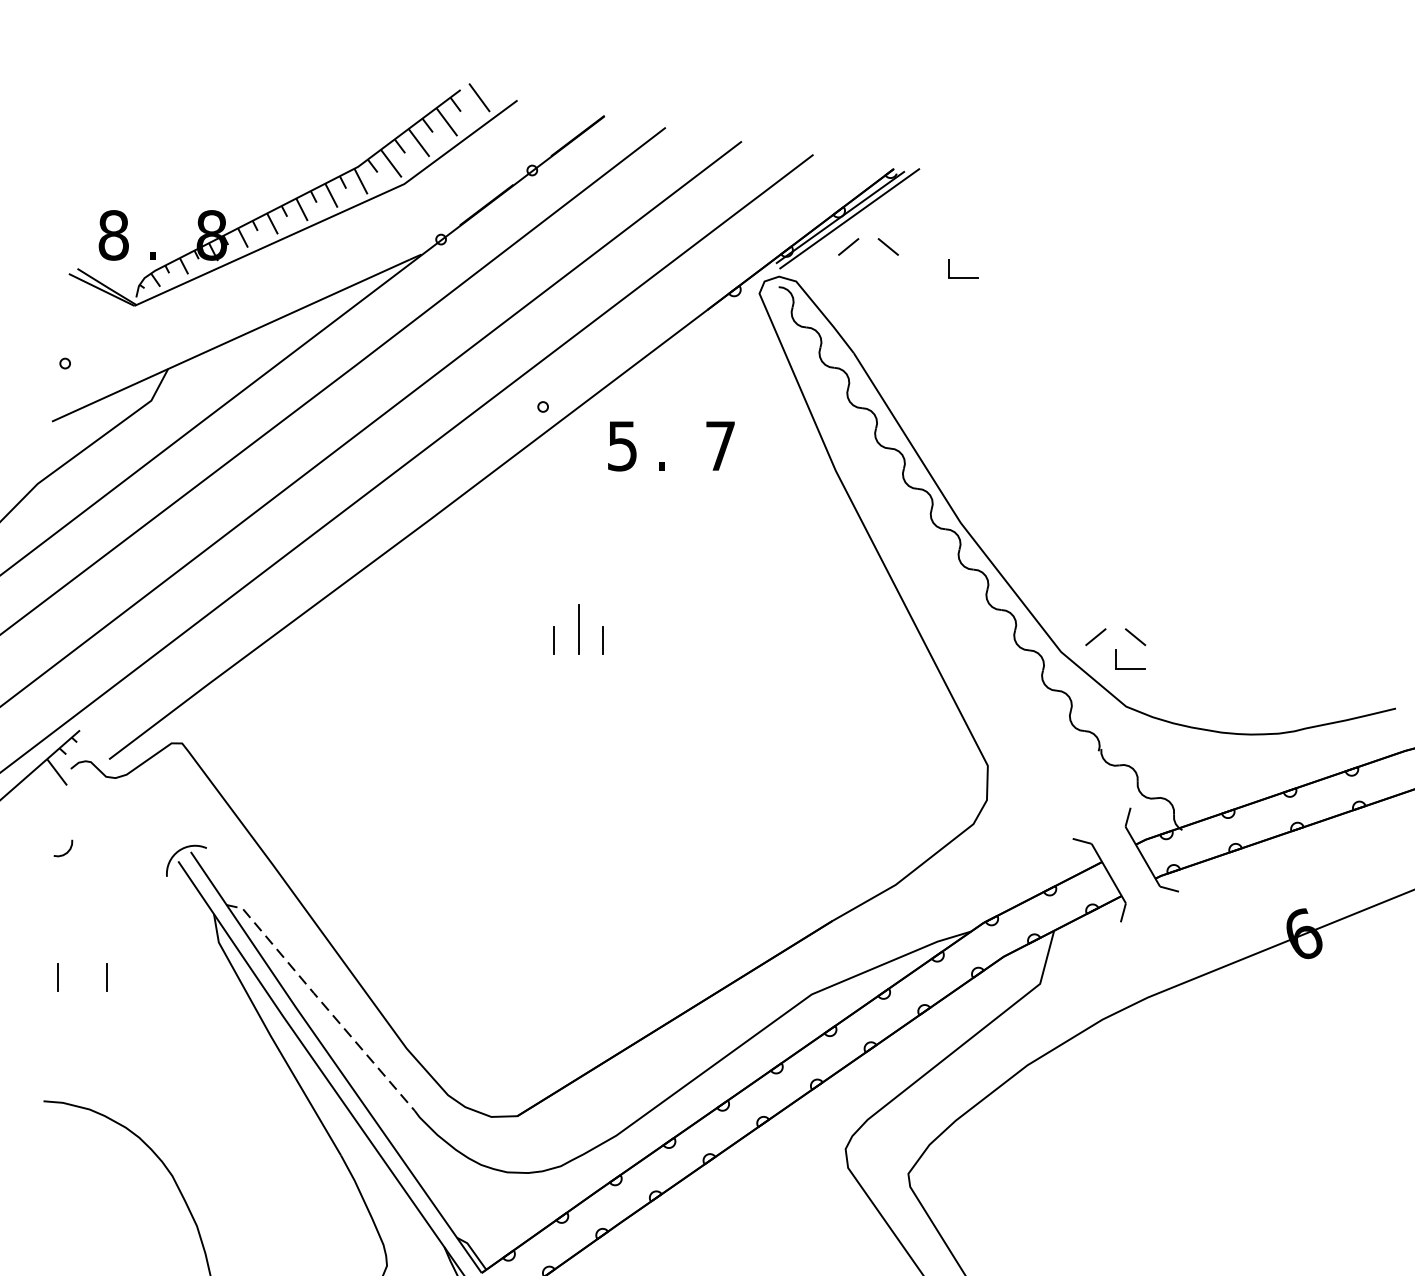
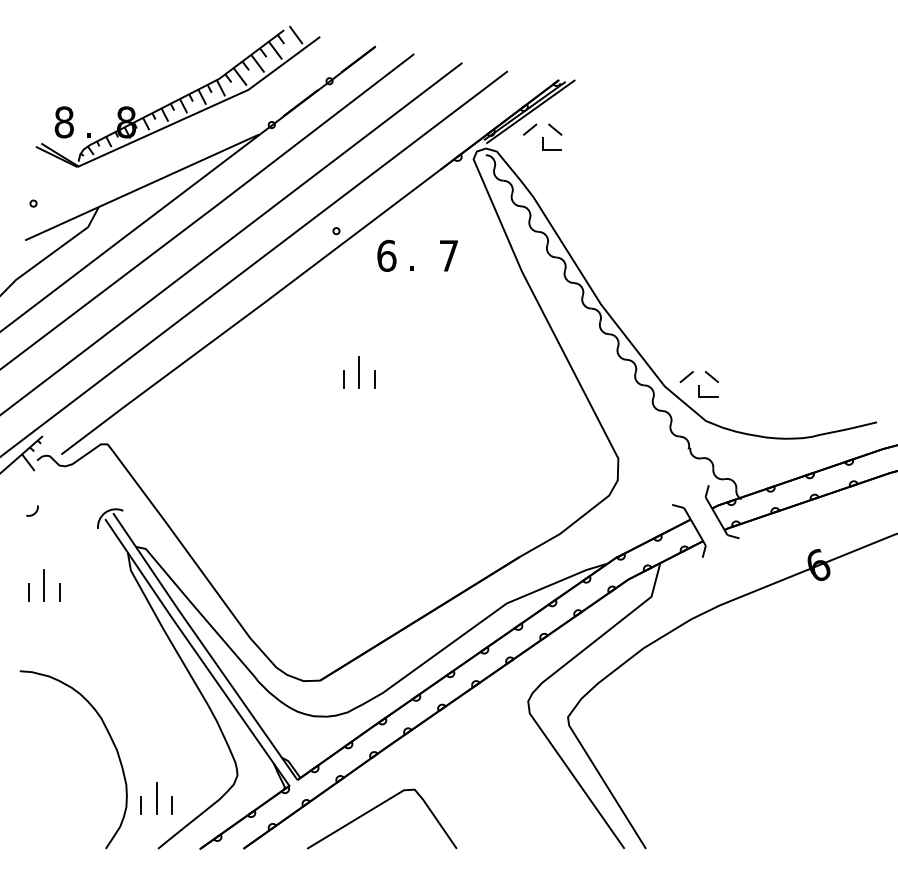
part: (962, 268) -> (551, 143), moved
text: (622, 445) -> (386, 255), 5 -> 6
line: (82, 966) -> (44, 585), added
line: (322, 1002) -> (196, 608), dashed -> solid

